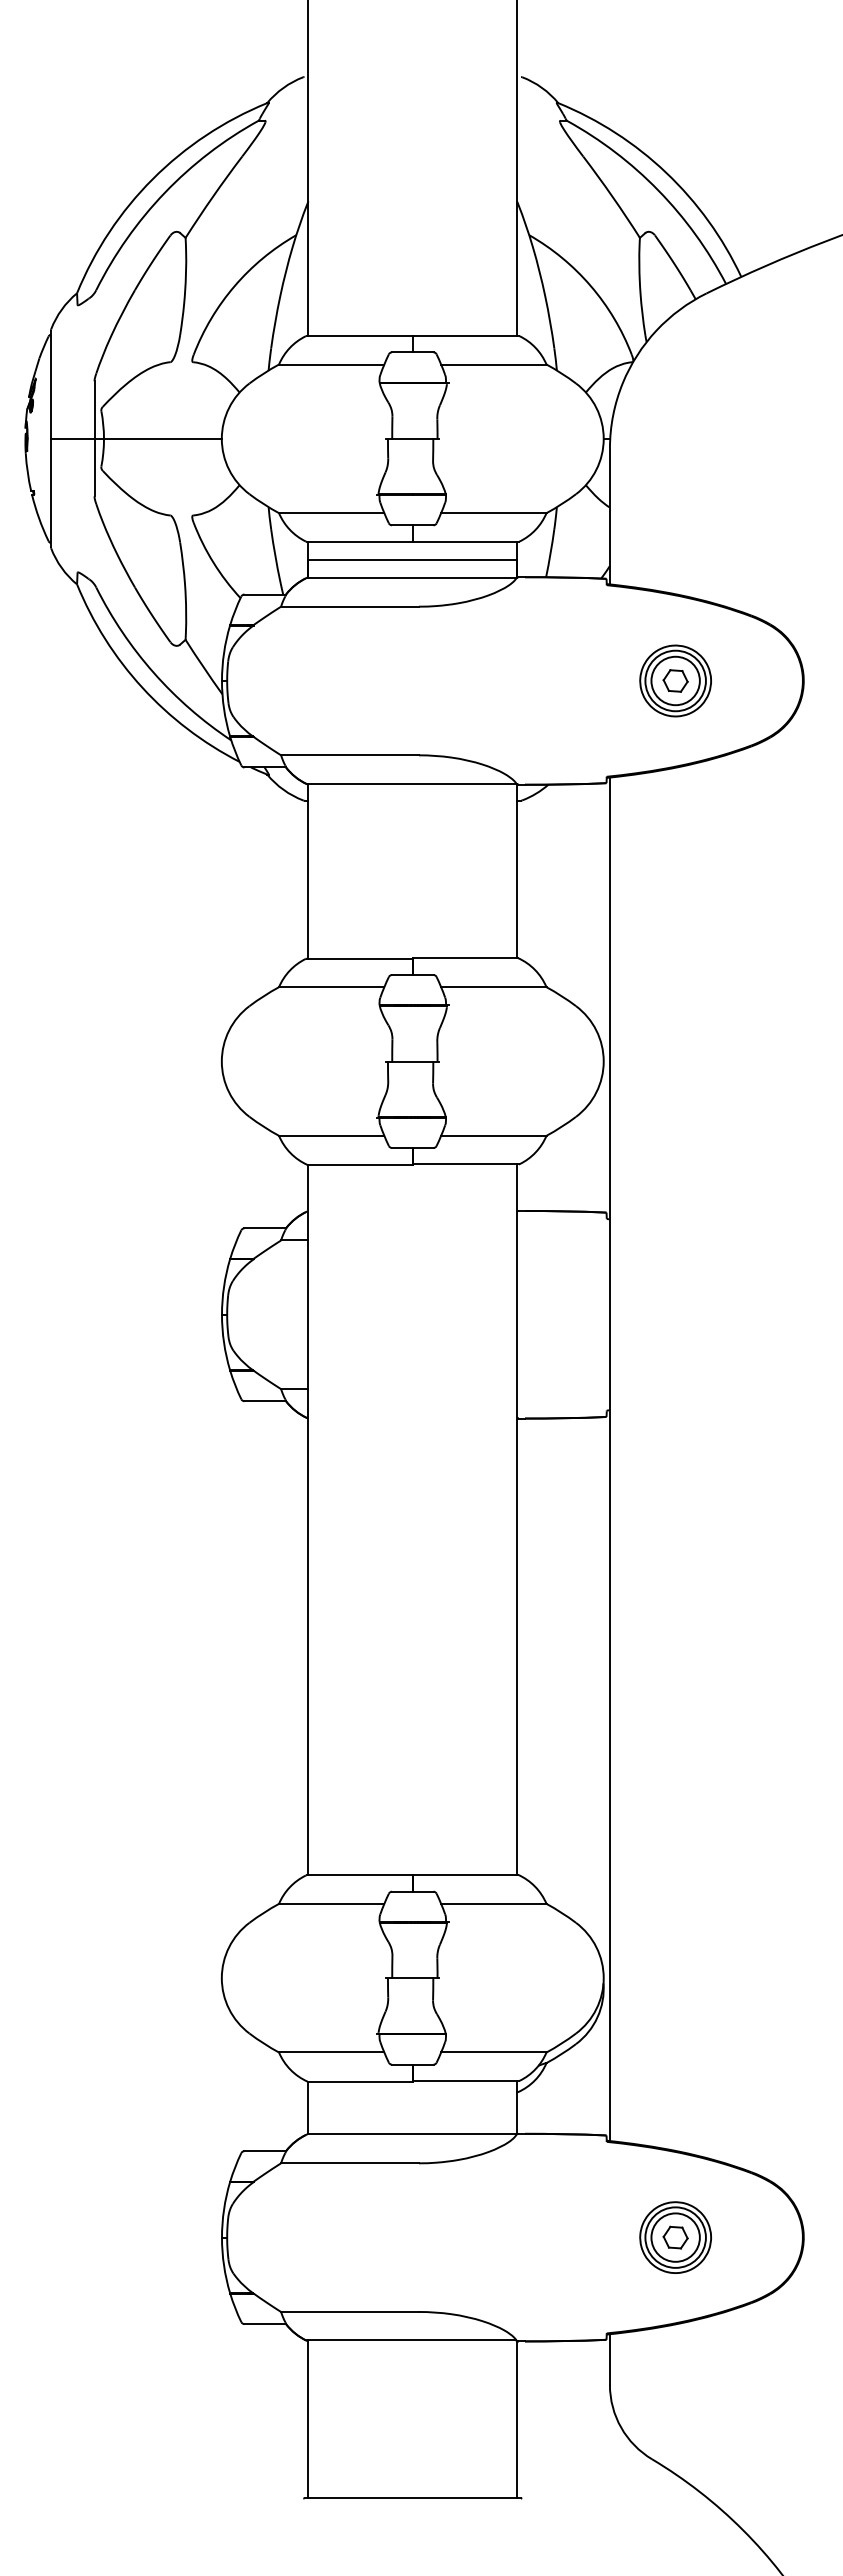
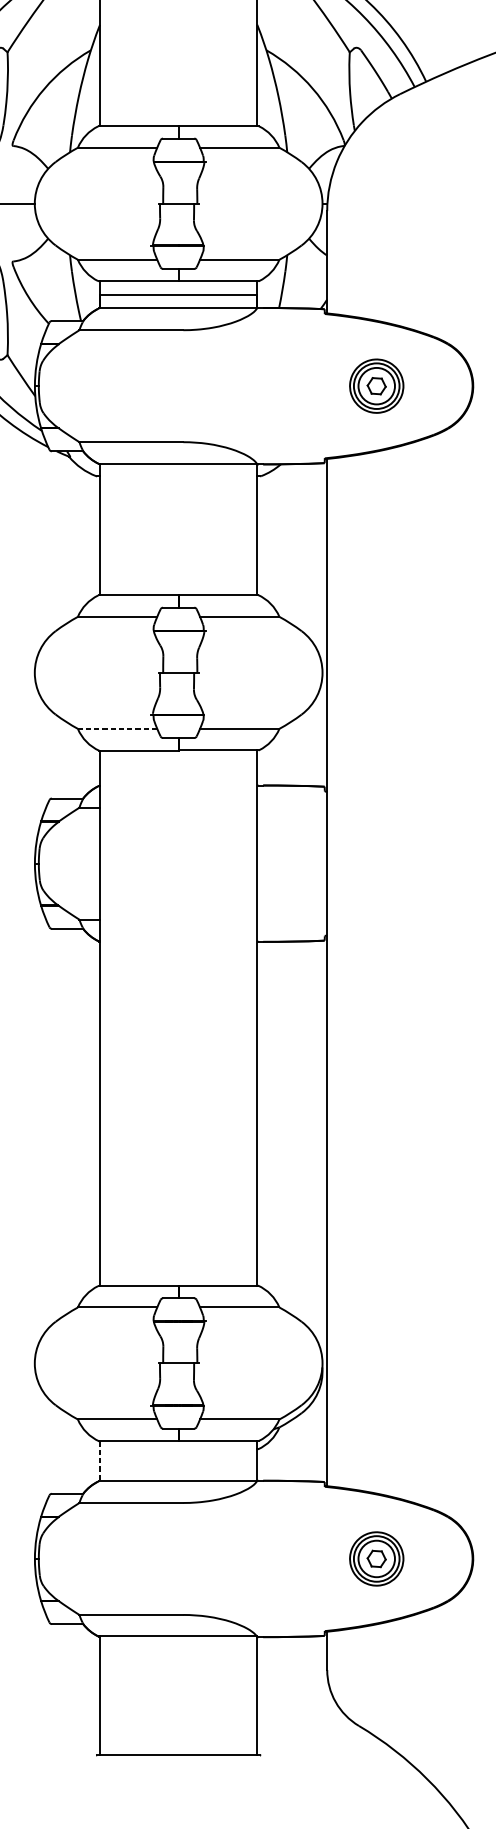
line: (331, 1135) -> (117, 728), solid -> dashed
line: (308, 2108) -> (100, 1461), solid -> dashed

